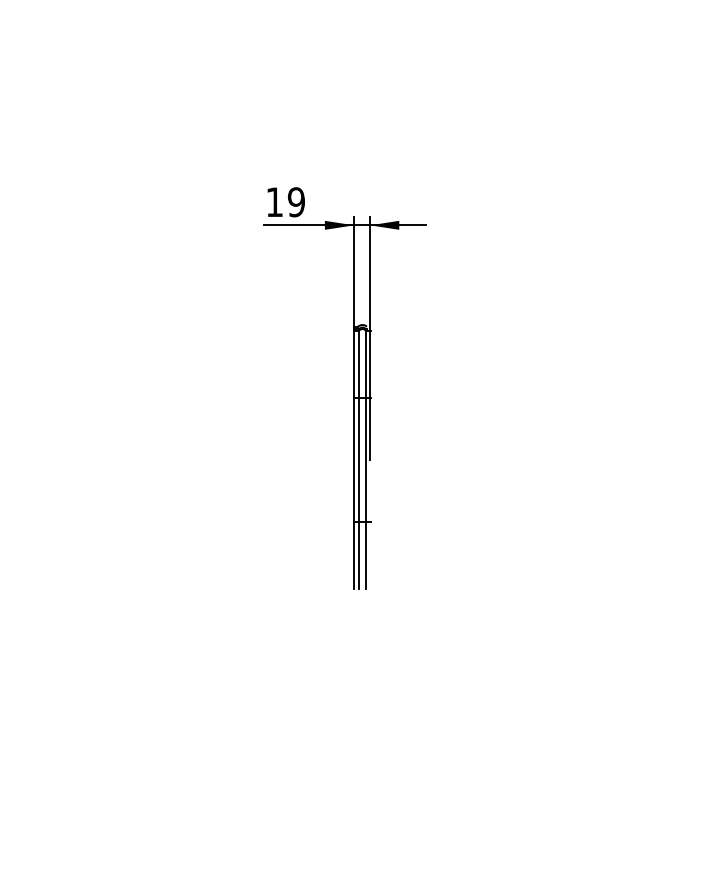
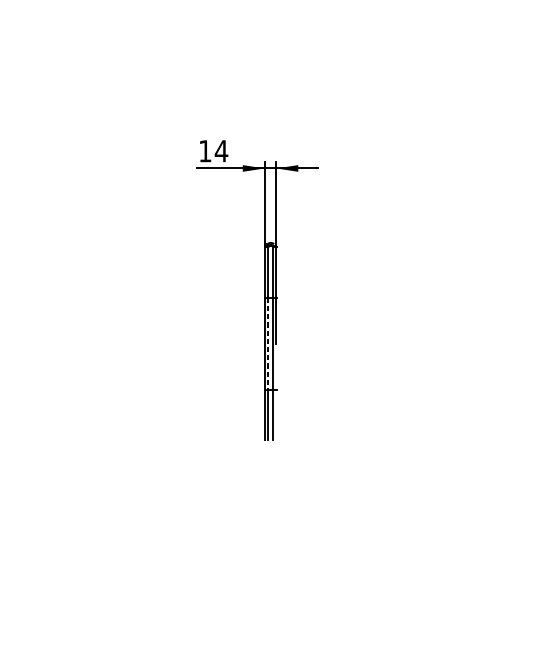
text: (296, 202) -> (221, 151), 19 -> 14
line: (359, 460) -> (268, 344), solid -> dashed

